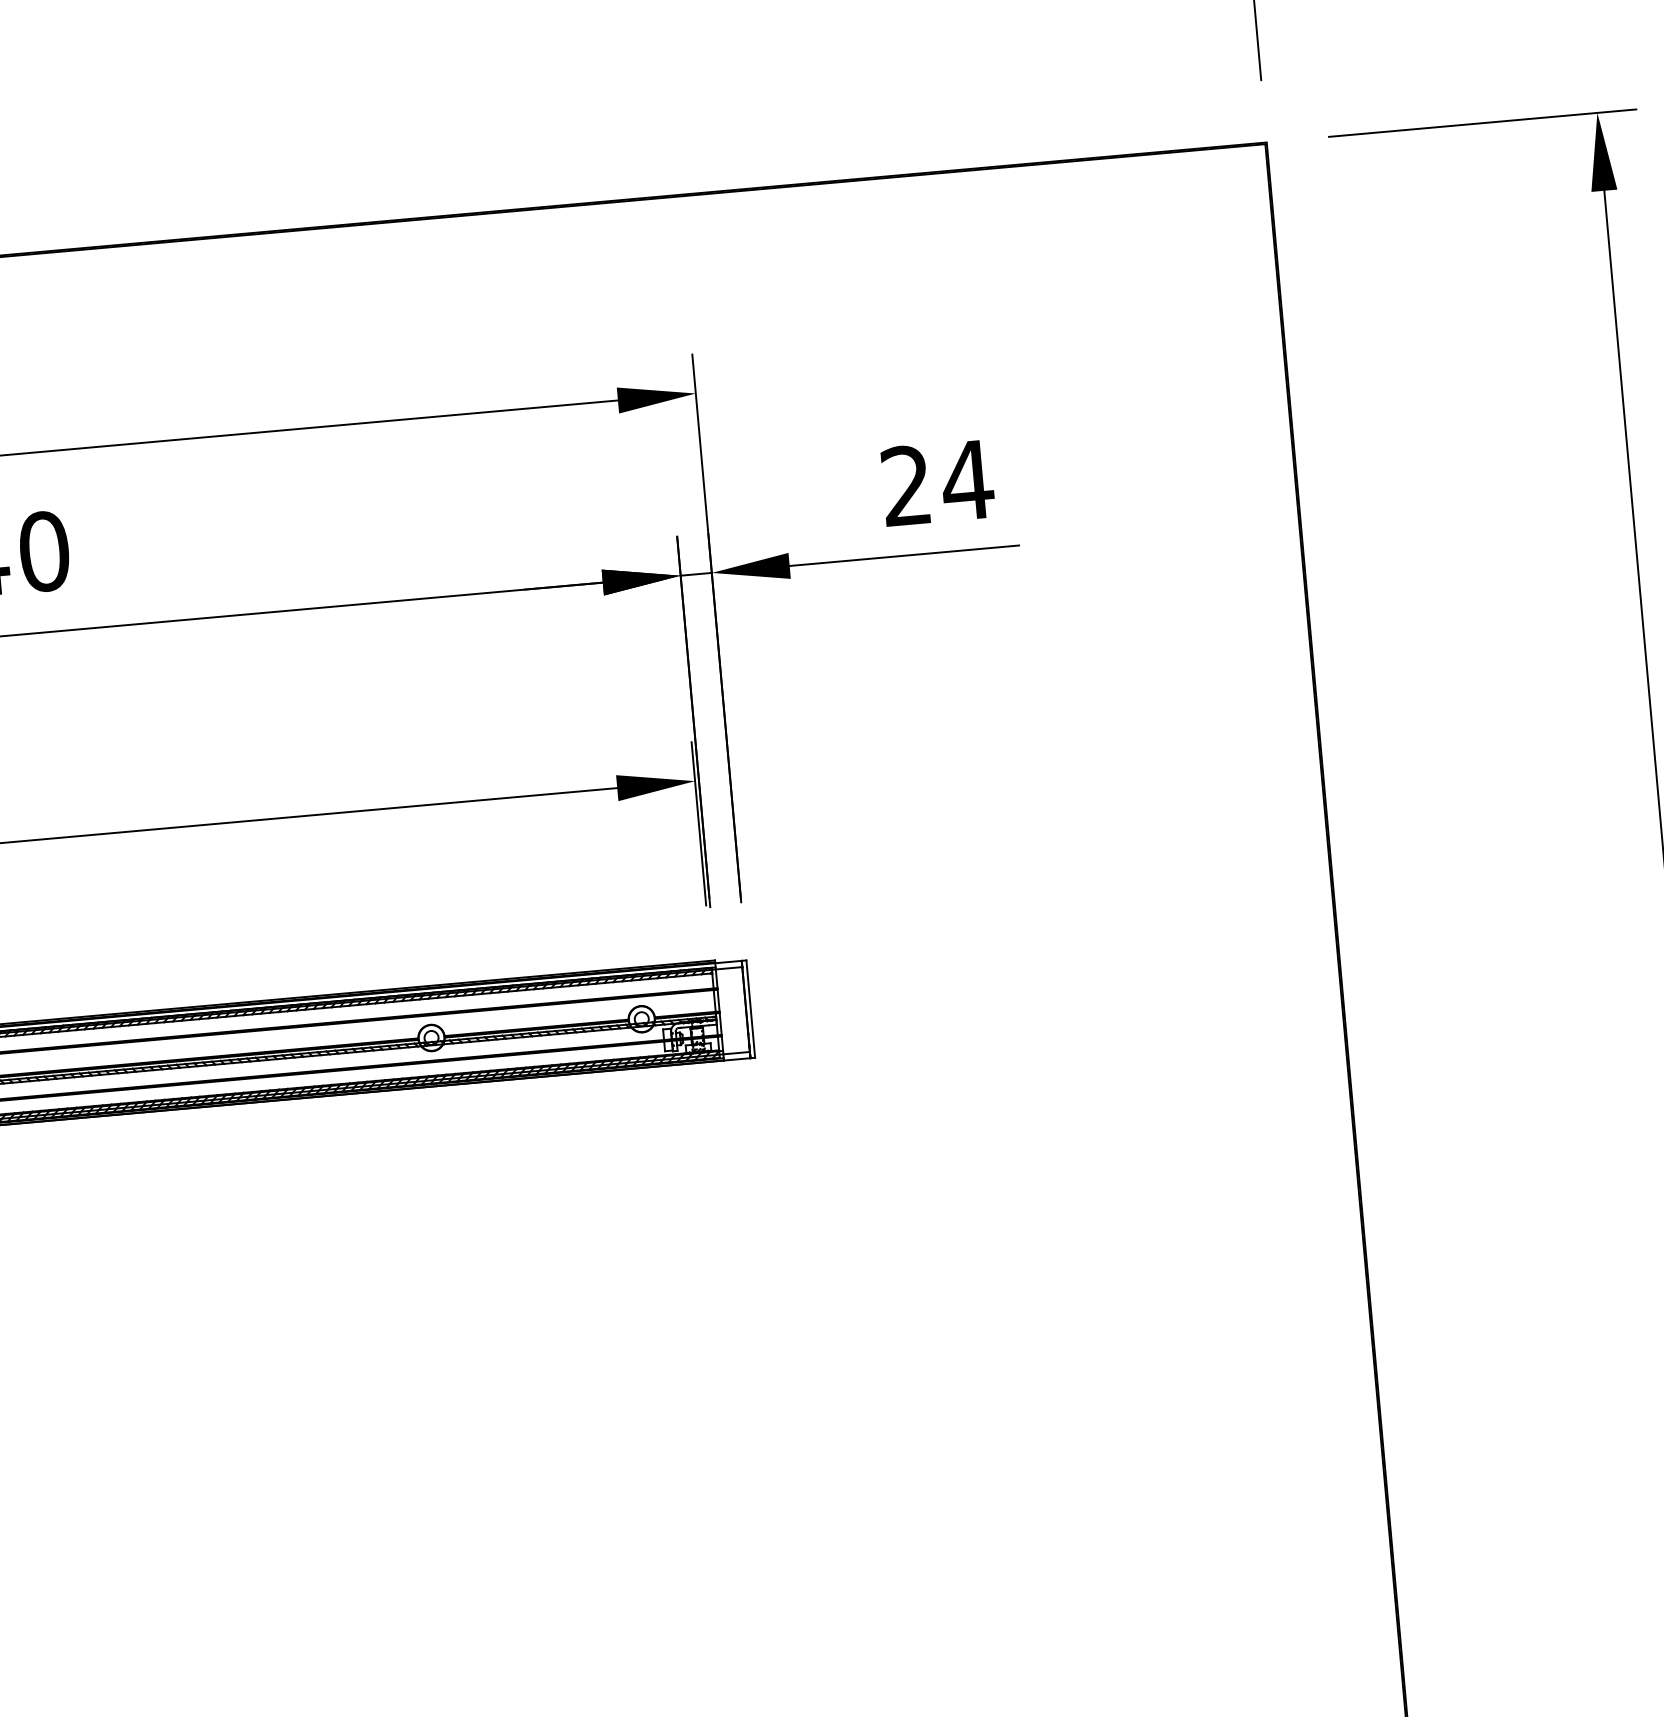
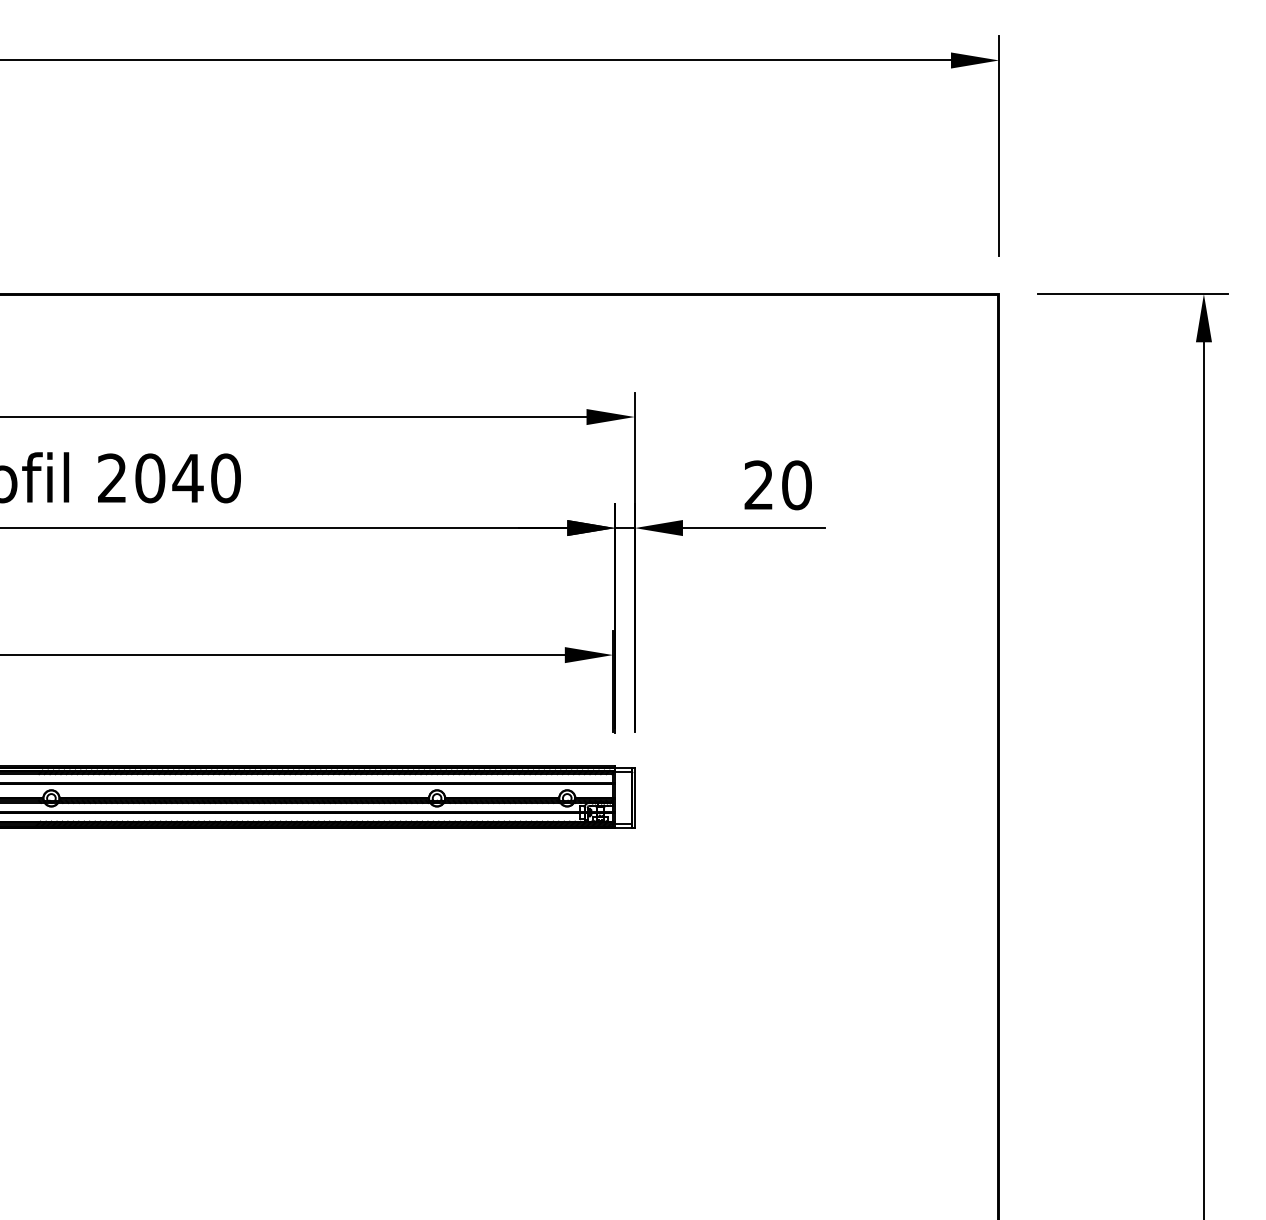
text: (966, 480) -> (796, 485), 24 -> 20

